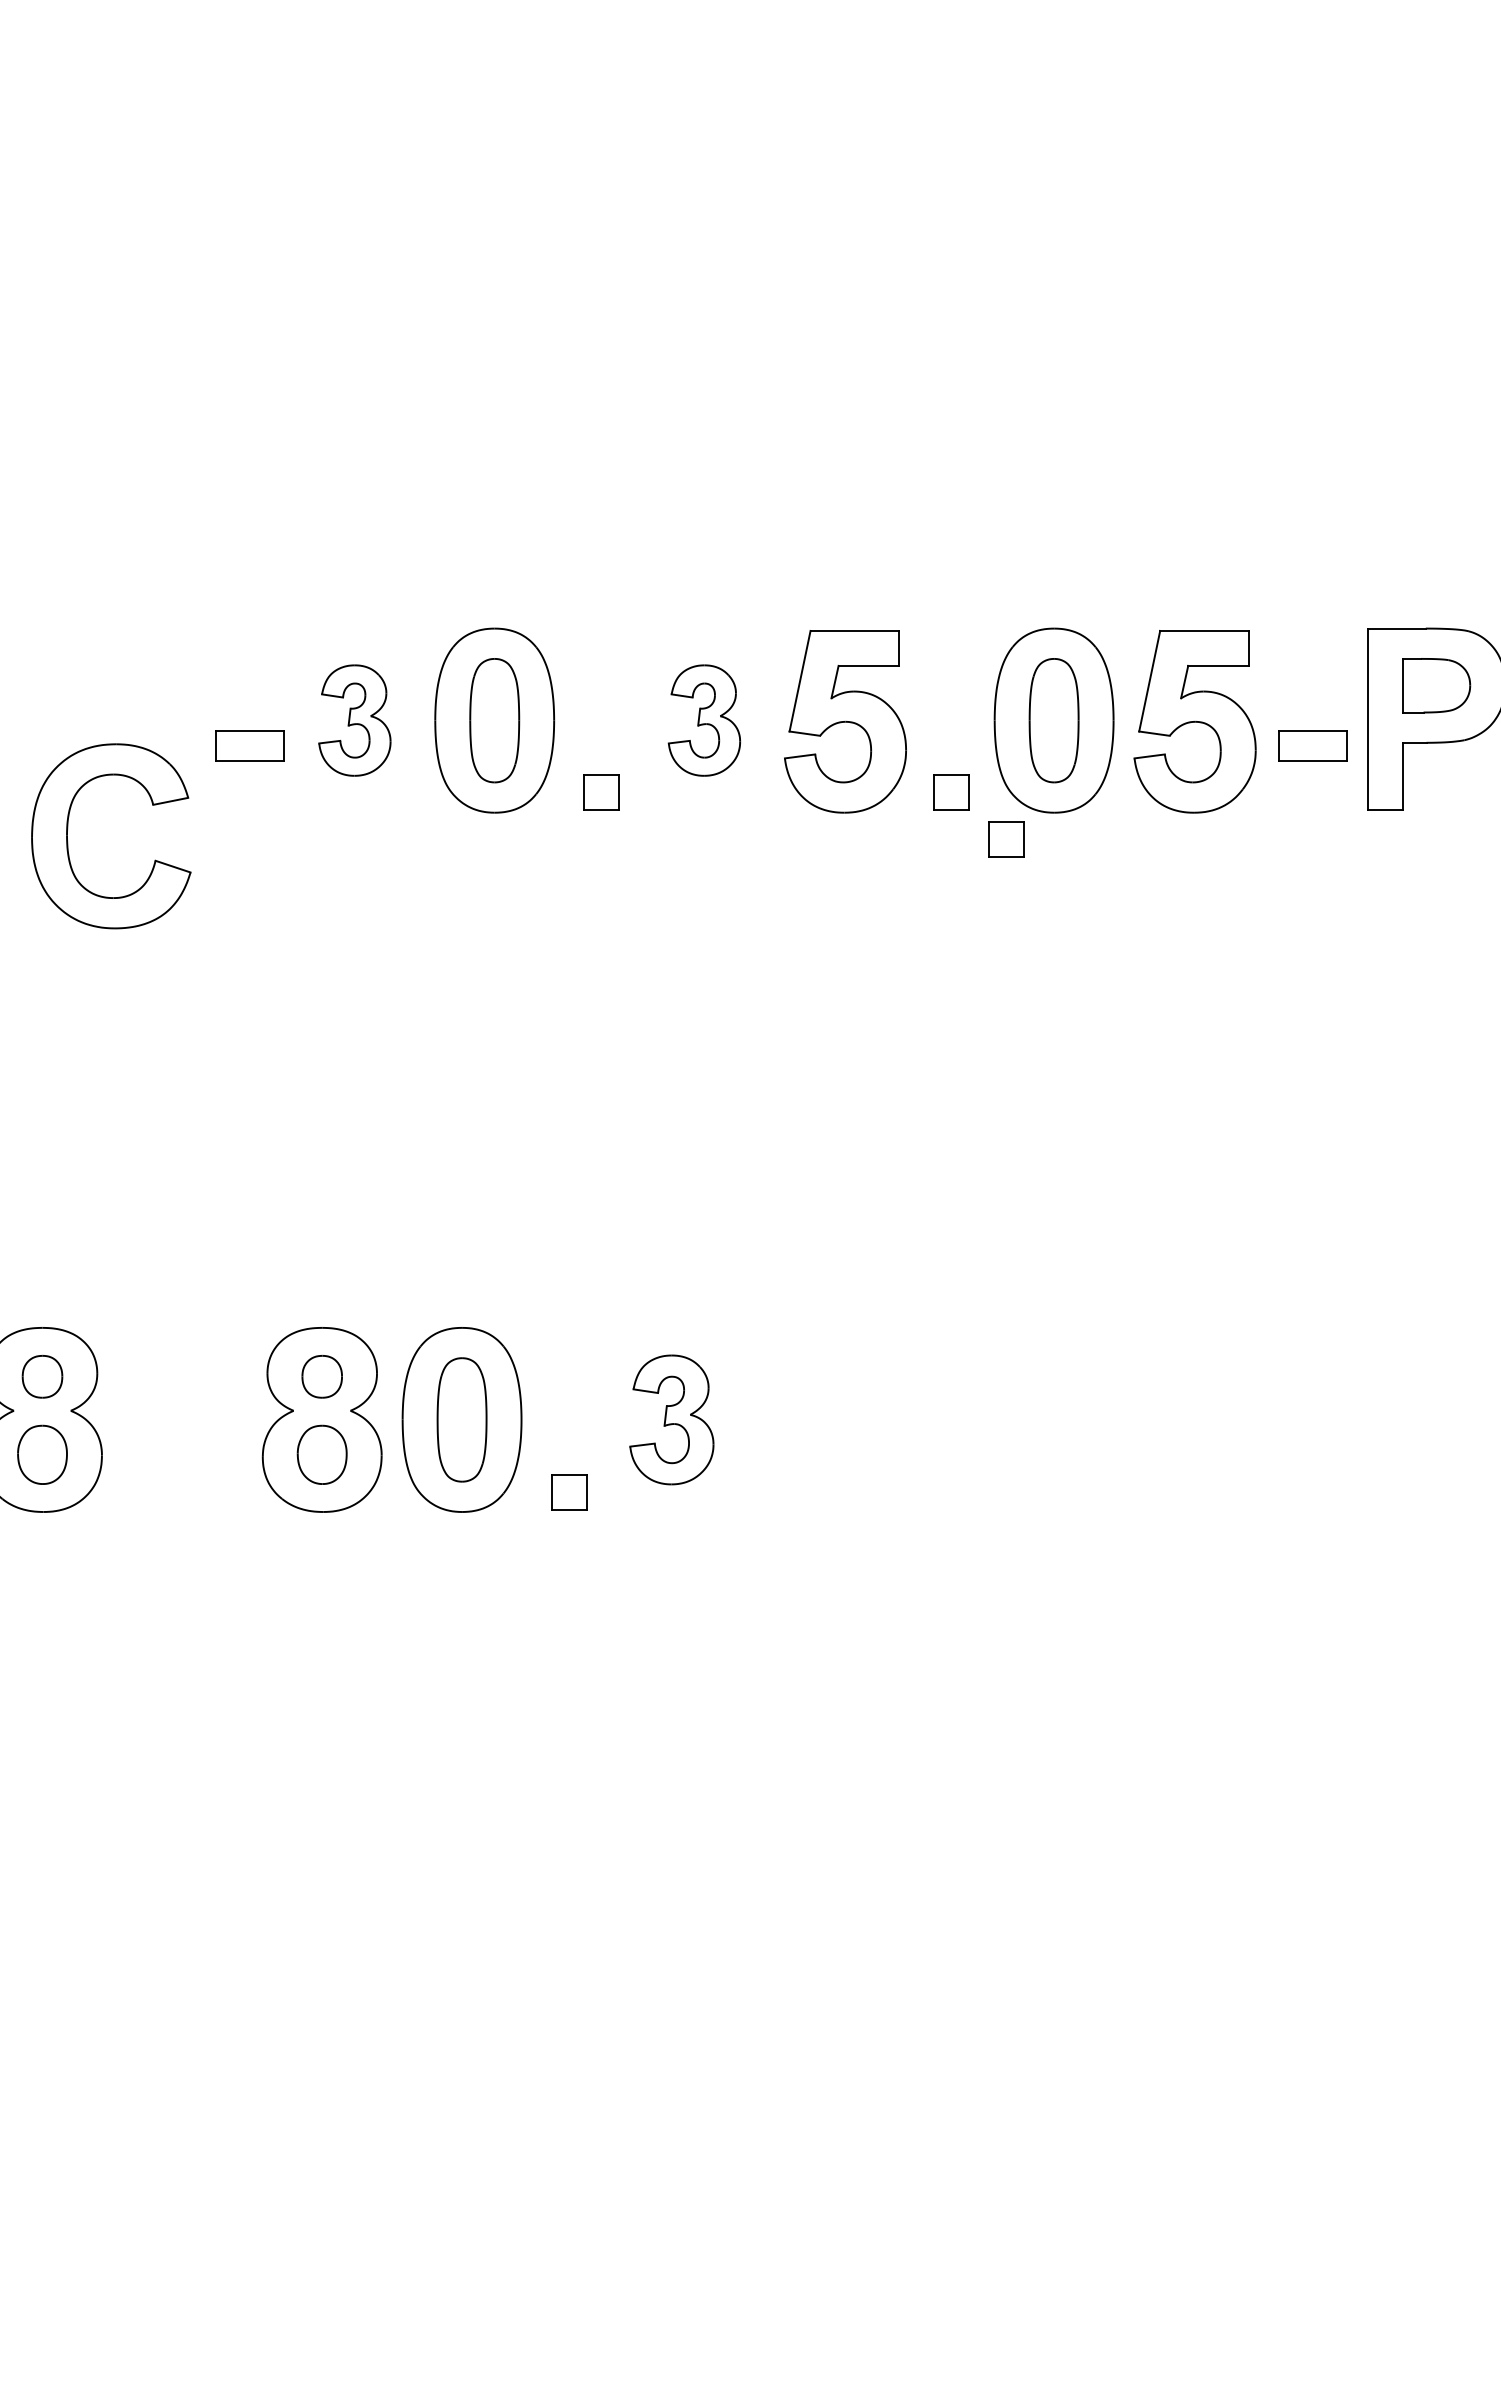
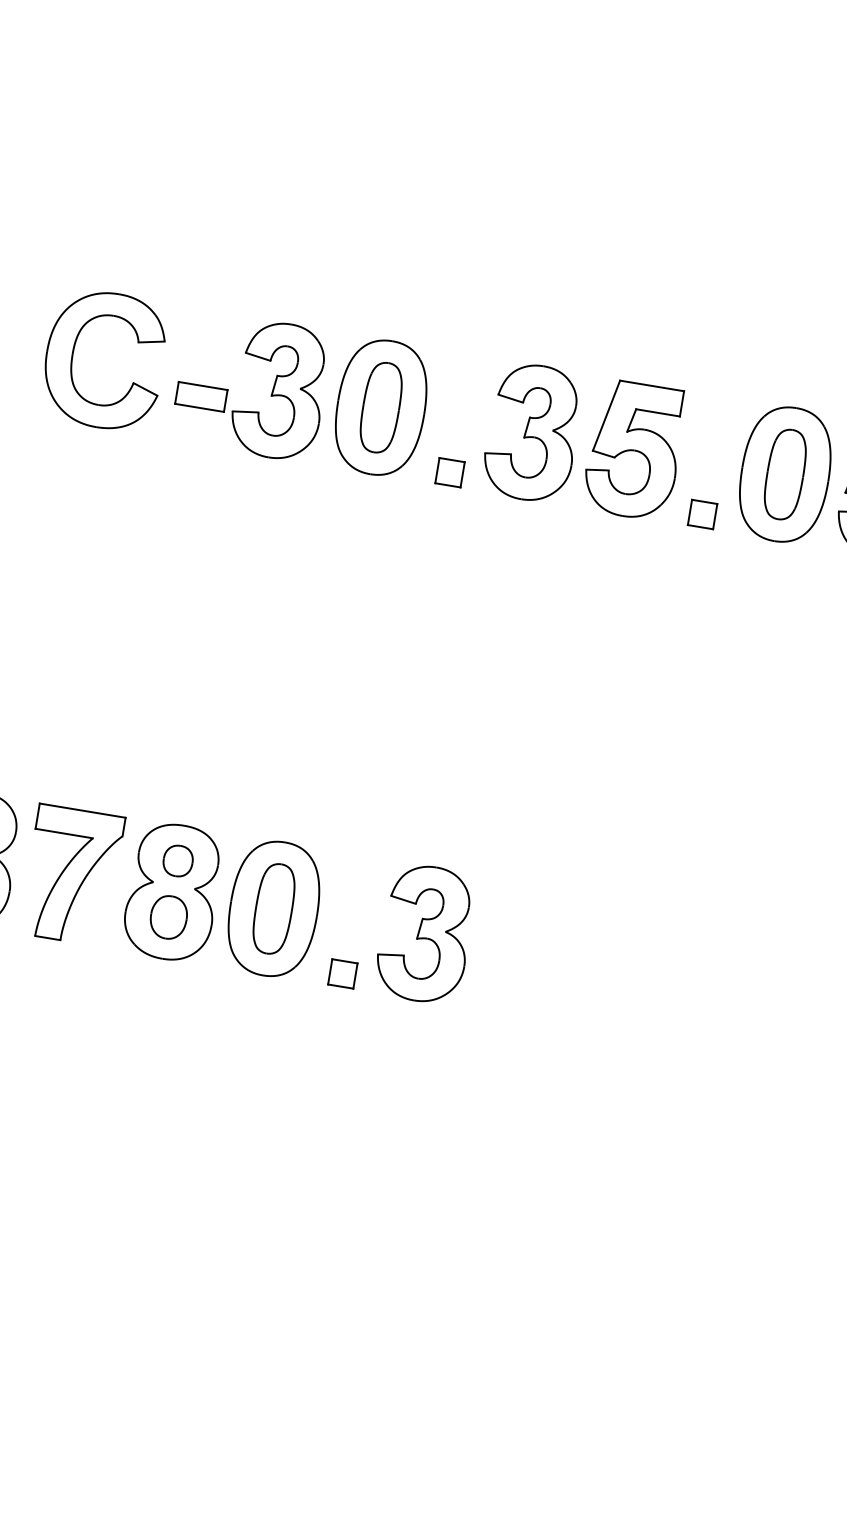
part: (354, 720) -> (279, 390), size x1.67
part: (704, 720) -> (532, 432), size x1.67
part: (1006, 839) -> (736, 554), removed
part: (68, 842) -> (72, 359), moved
part: (182, 1419) -> (72, 875), added
part: (671, 1419) -> (425, 933), size x1.43

